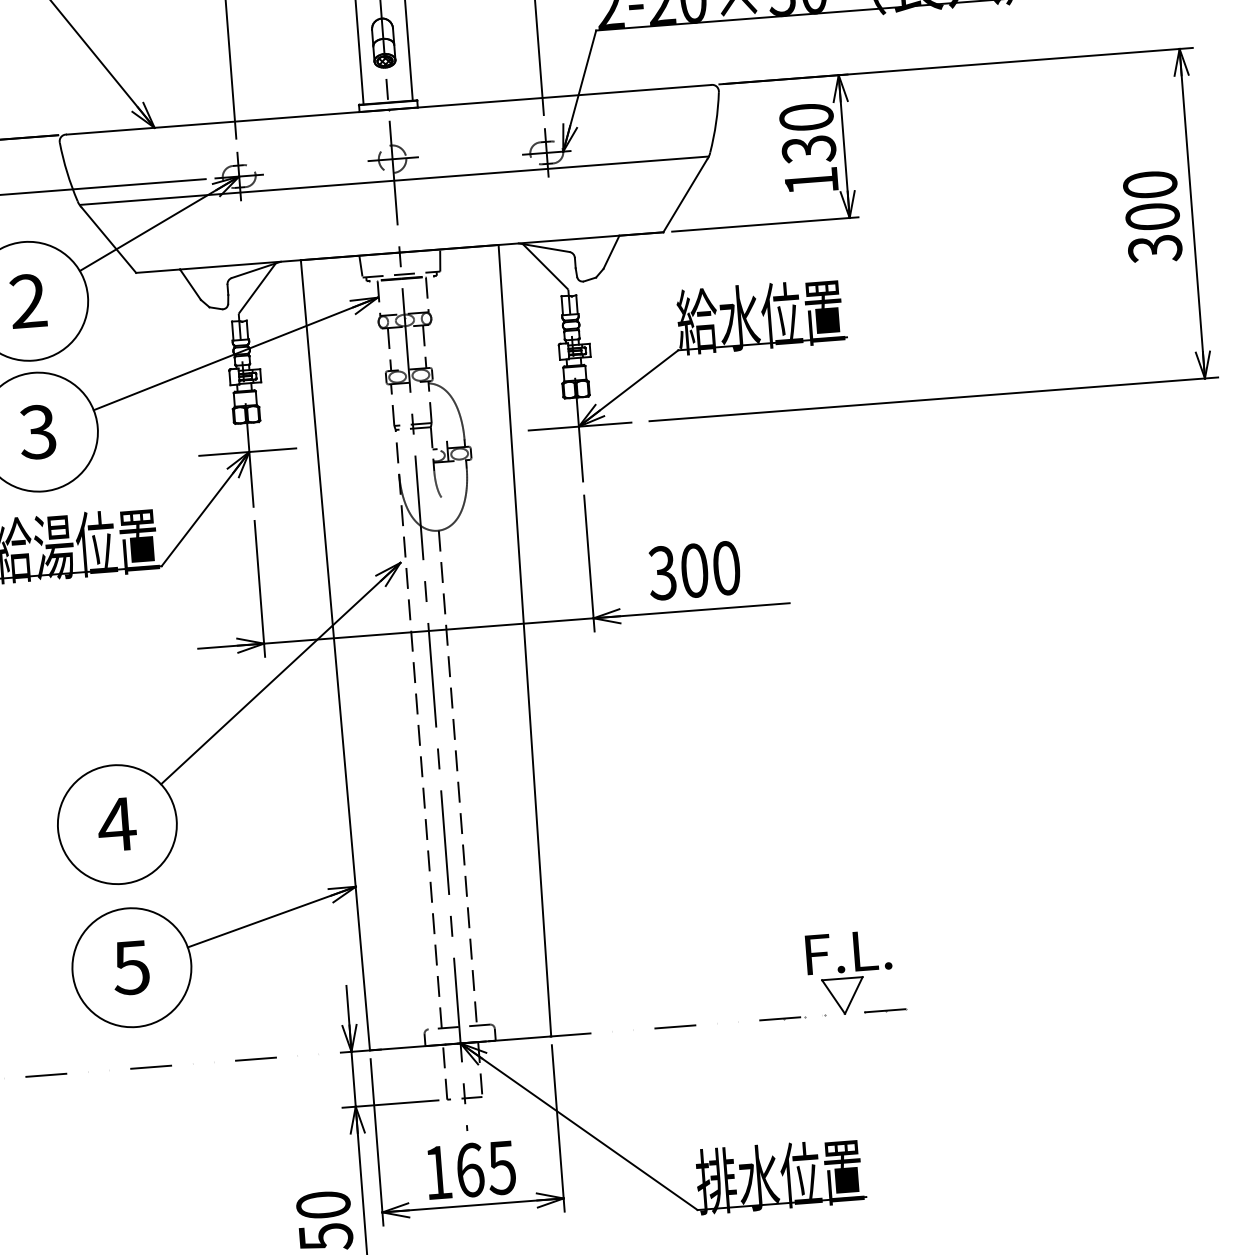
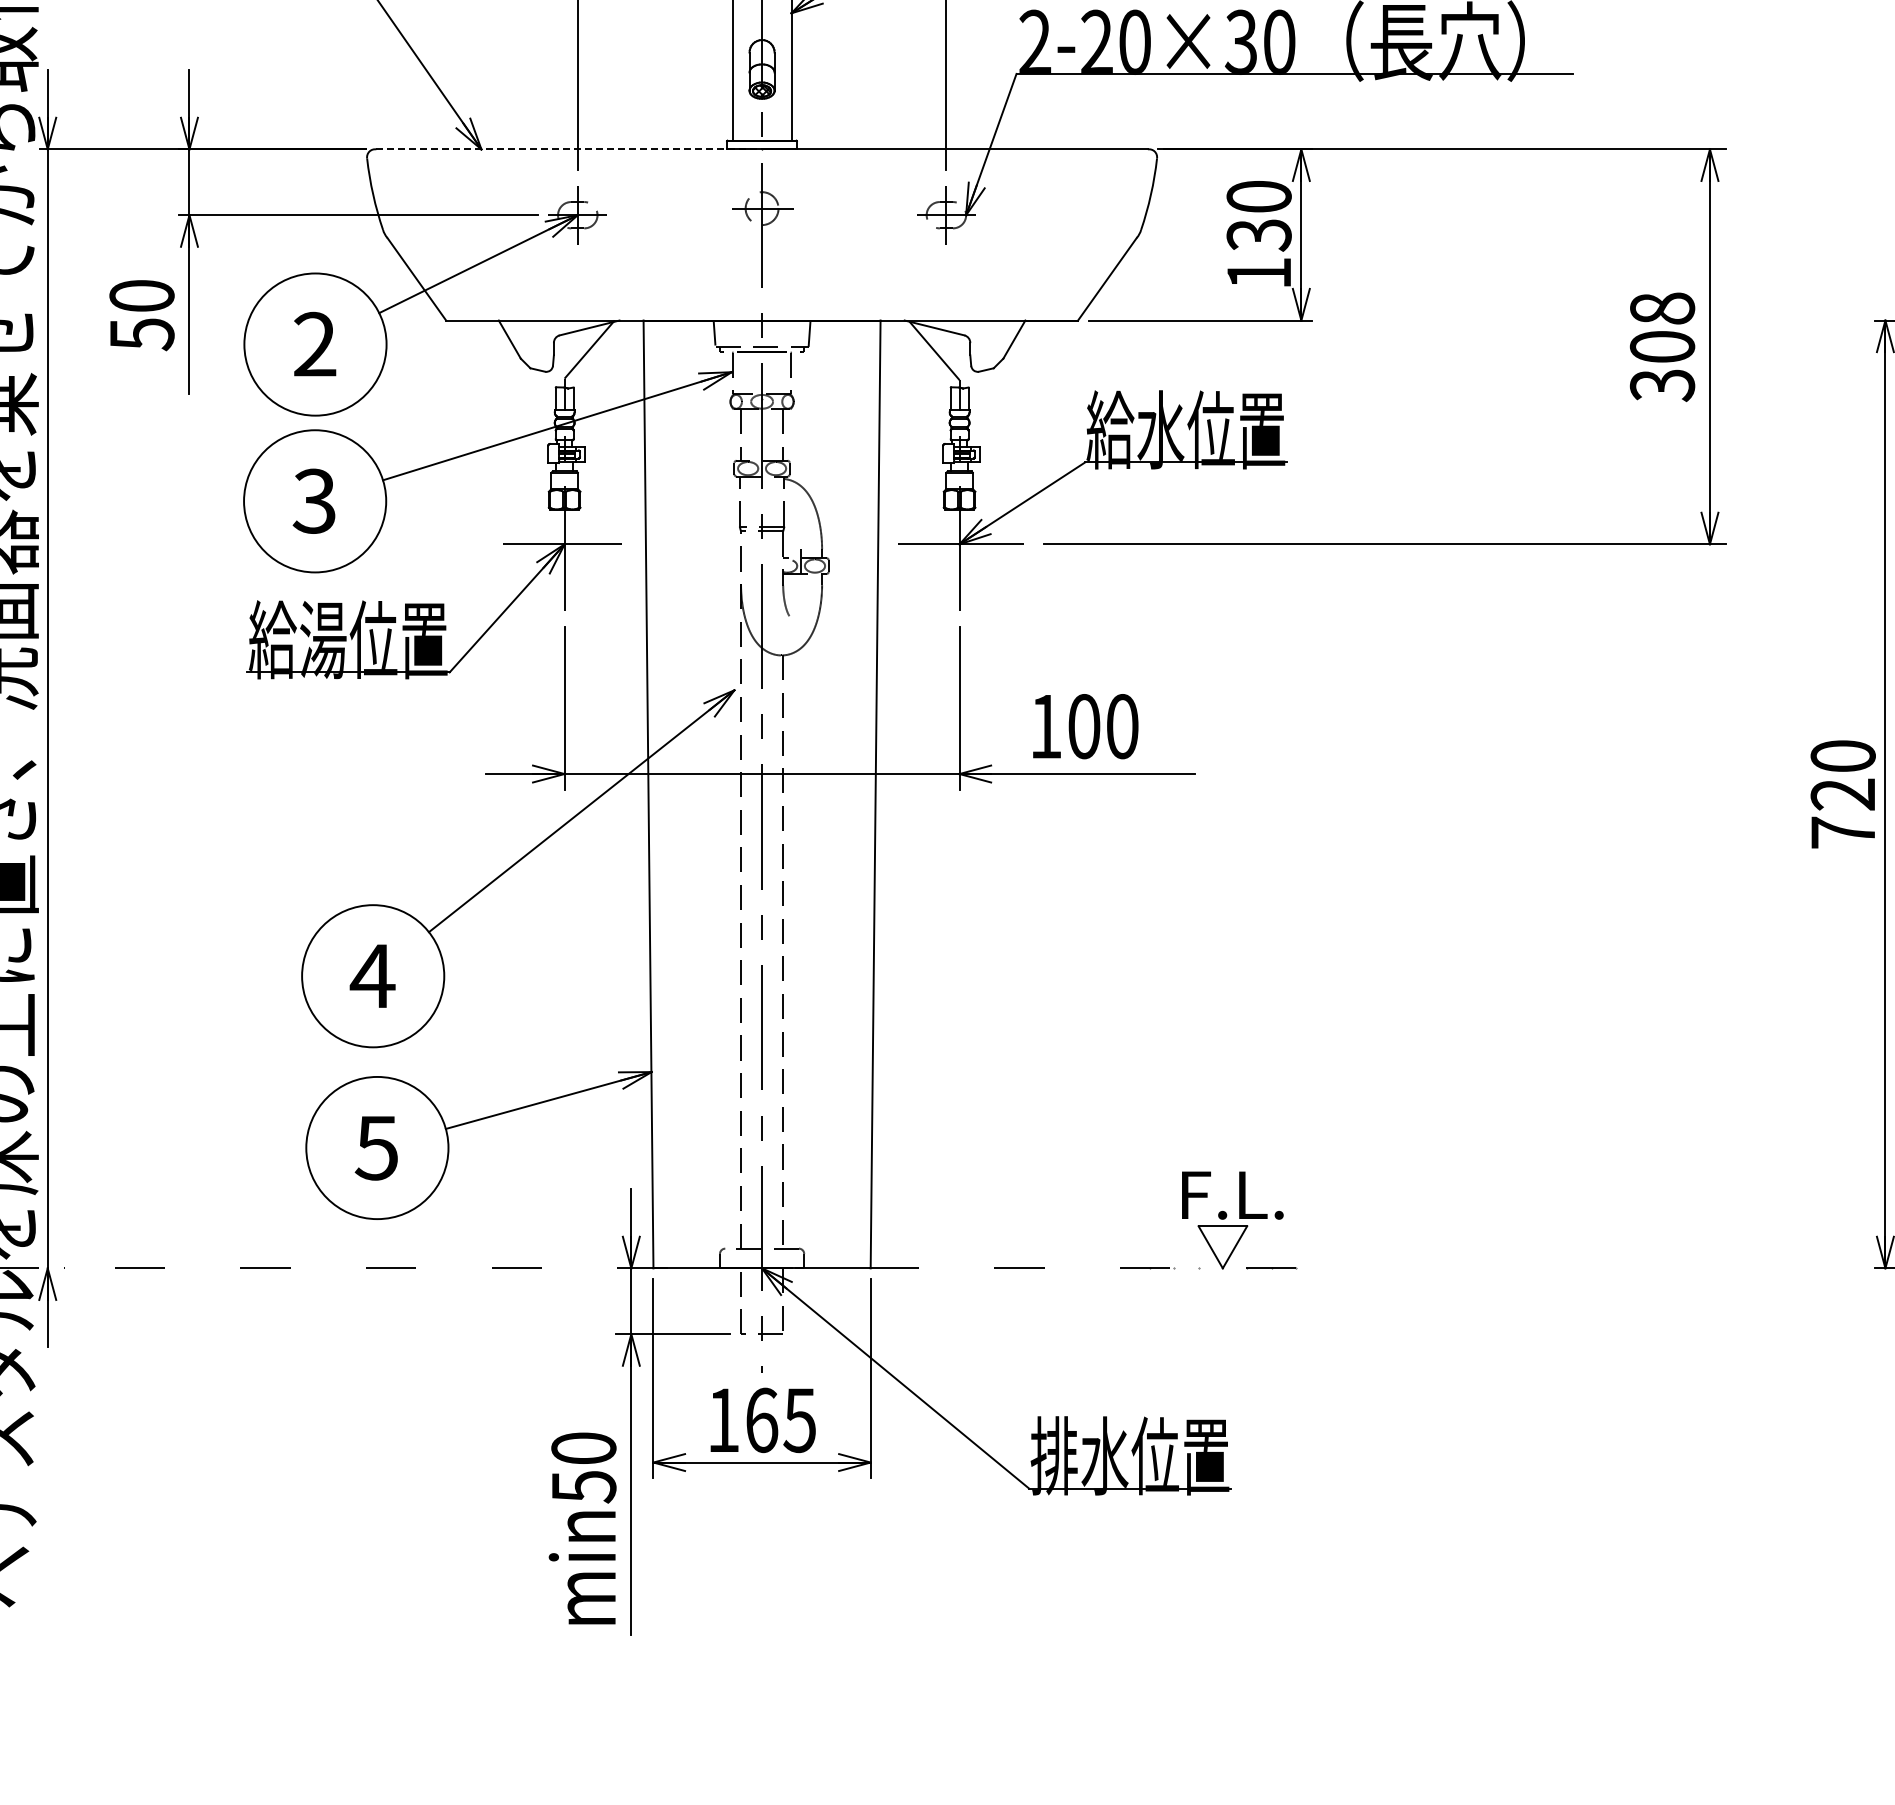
line: (228, 122) -> (569, 149), solid -> dashed
line: (394, 180) -> (762, 234), removed
text: (1149, 184) -> (1661, 308), 300 -> 308
text: (662, 573) -> (1045, 726), 300 -> 100

